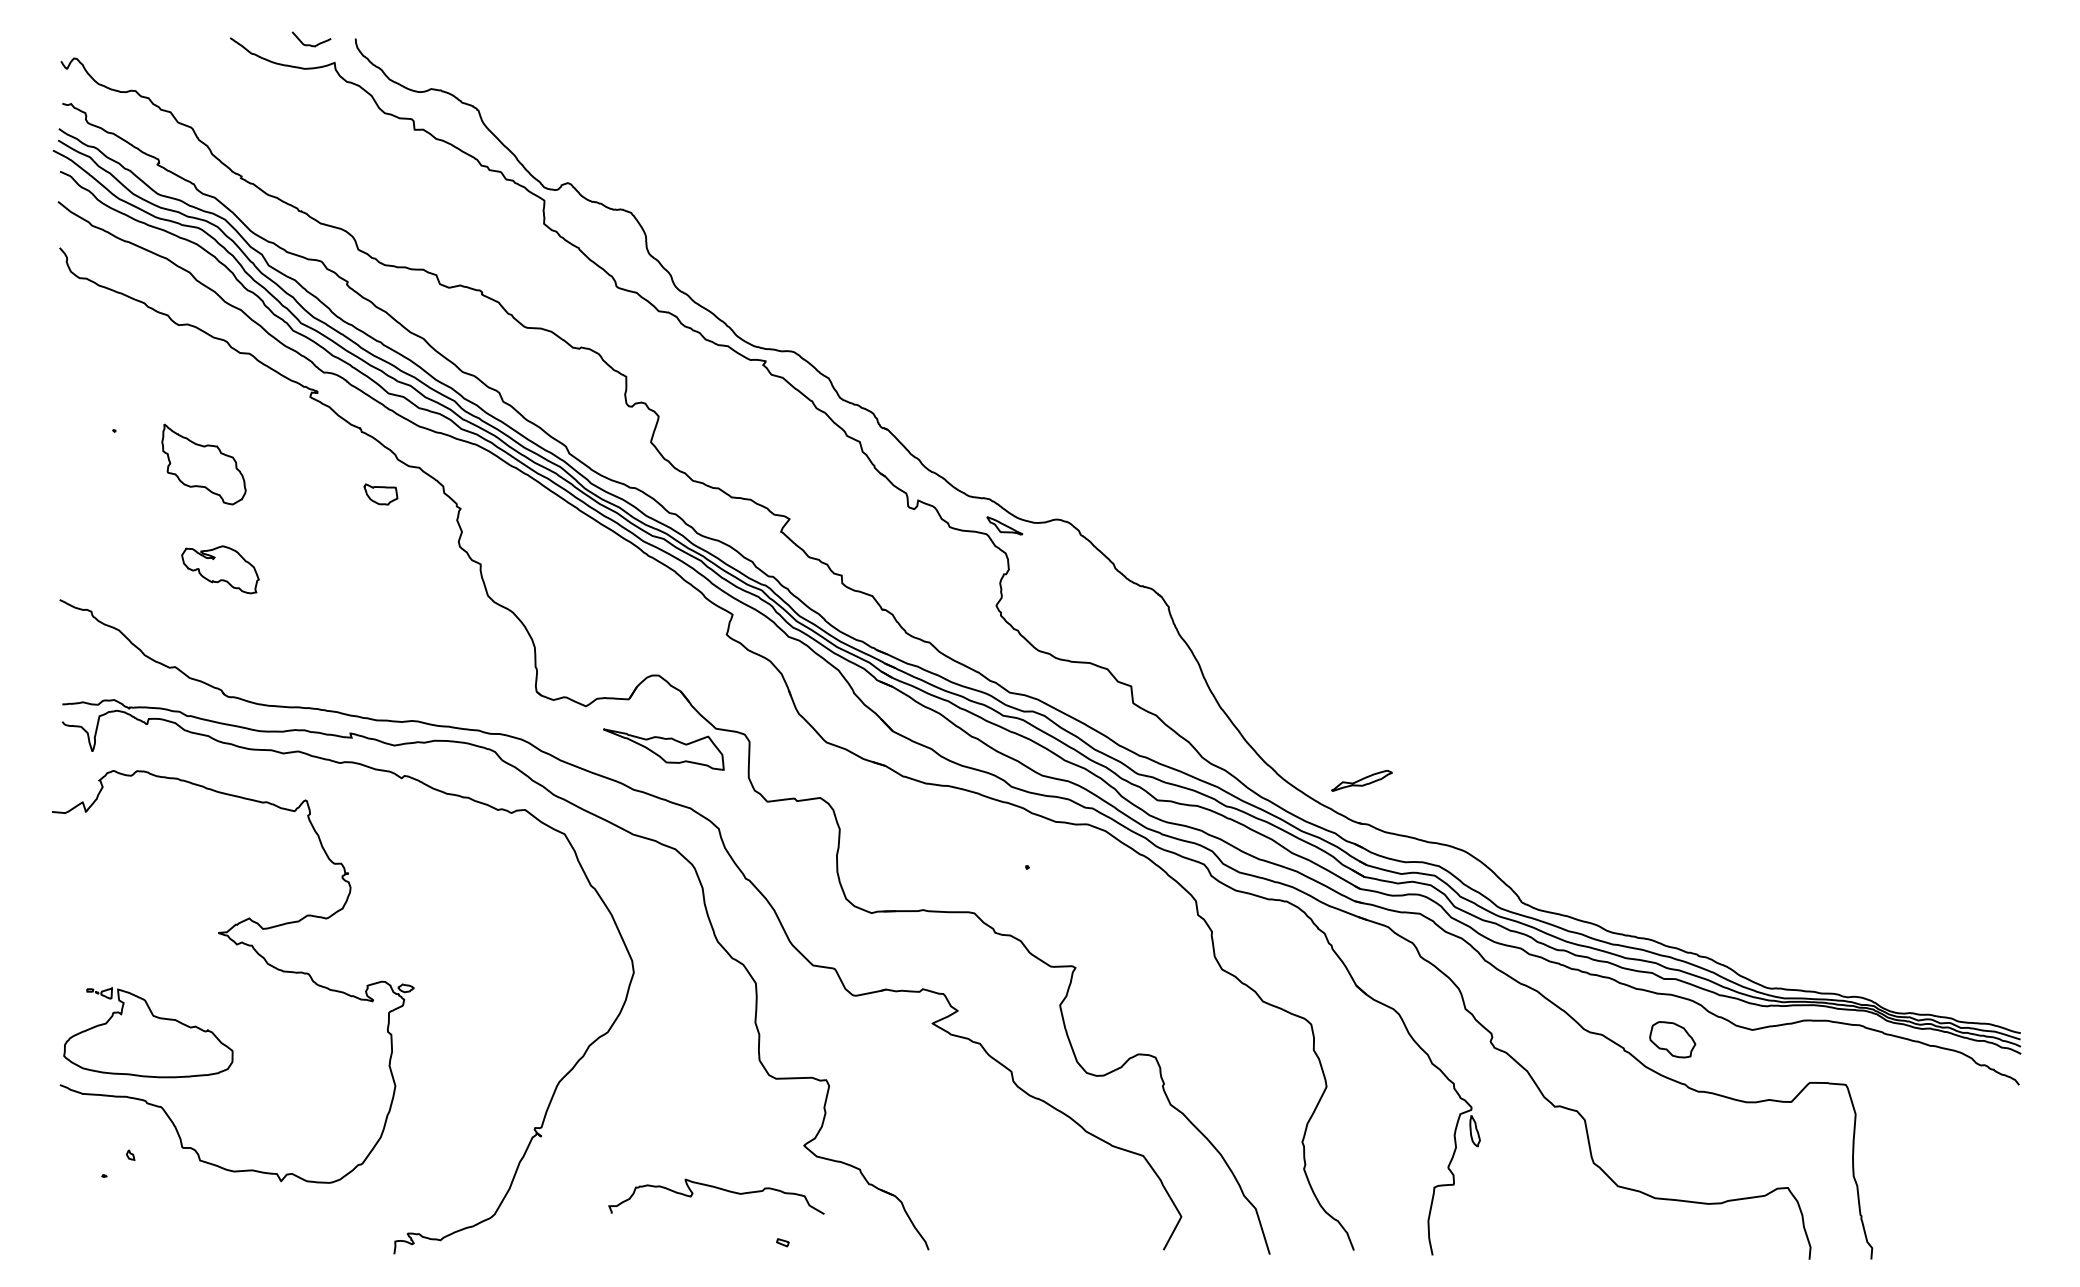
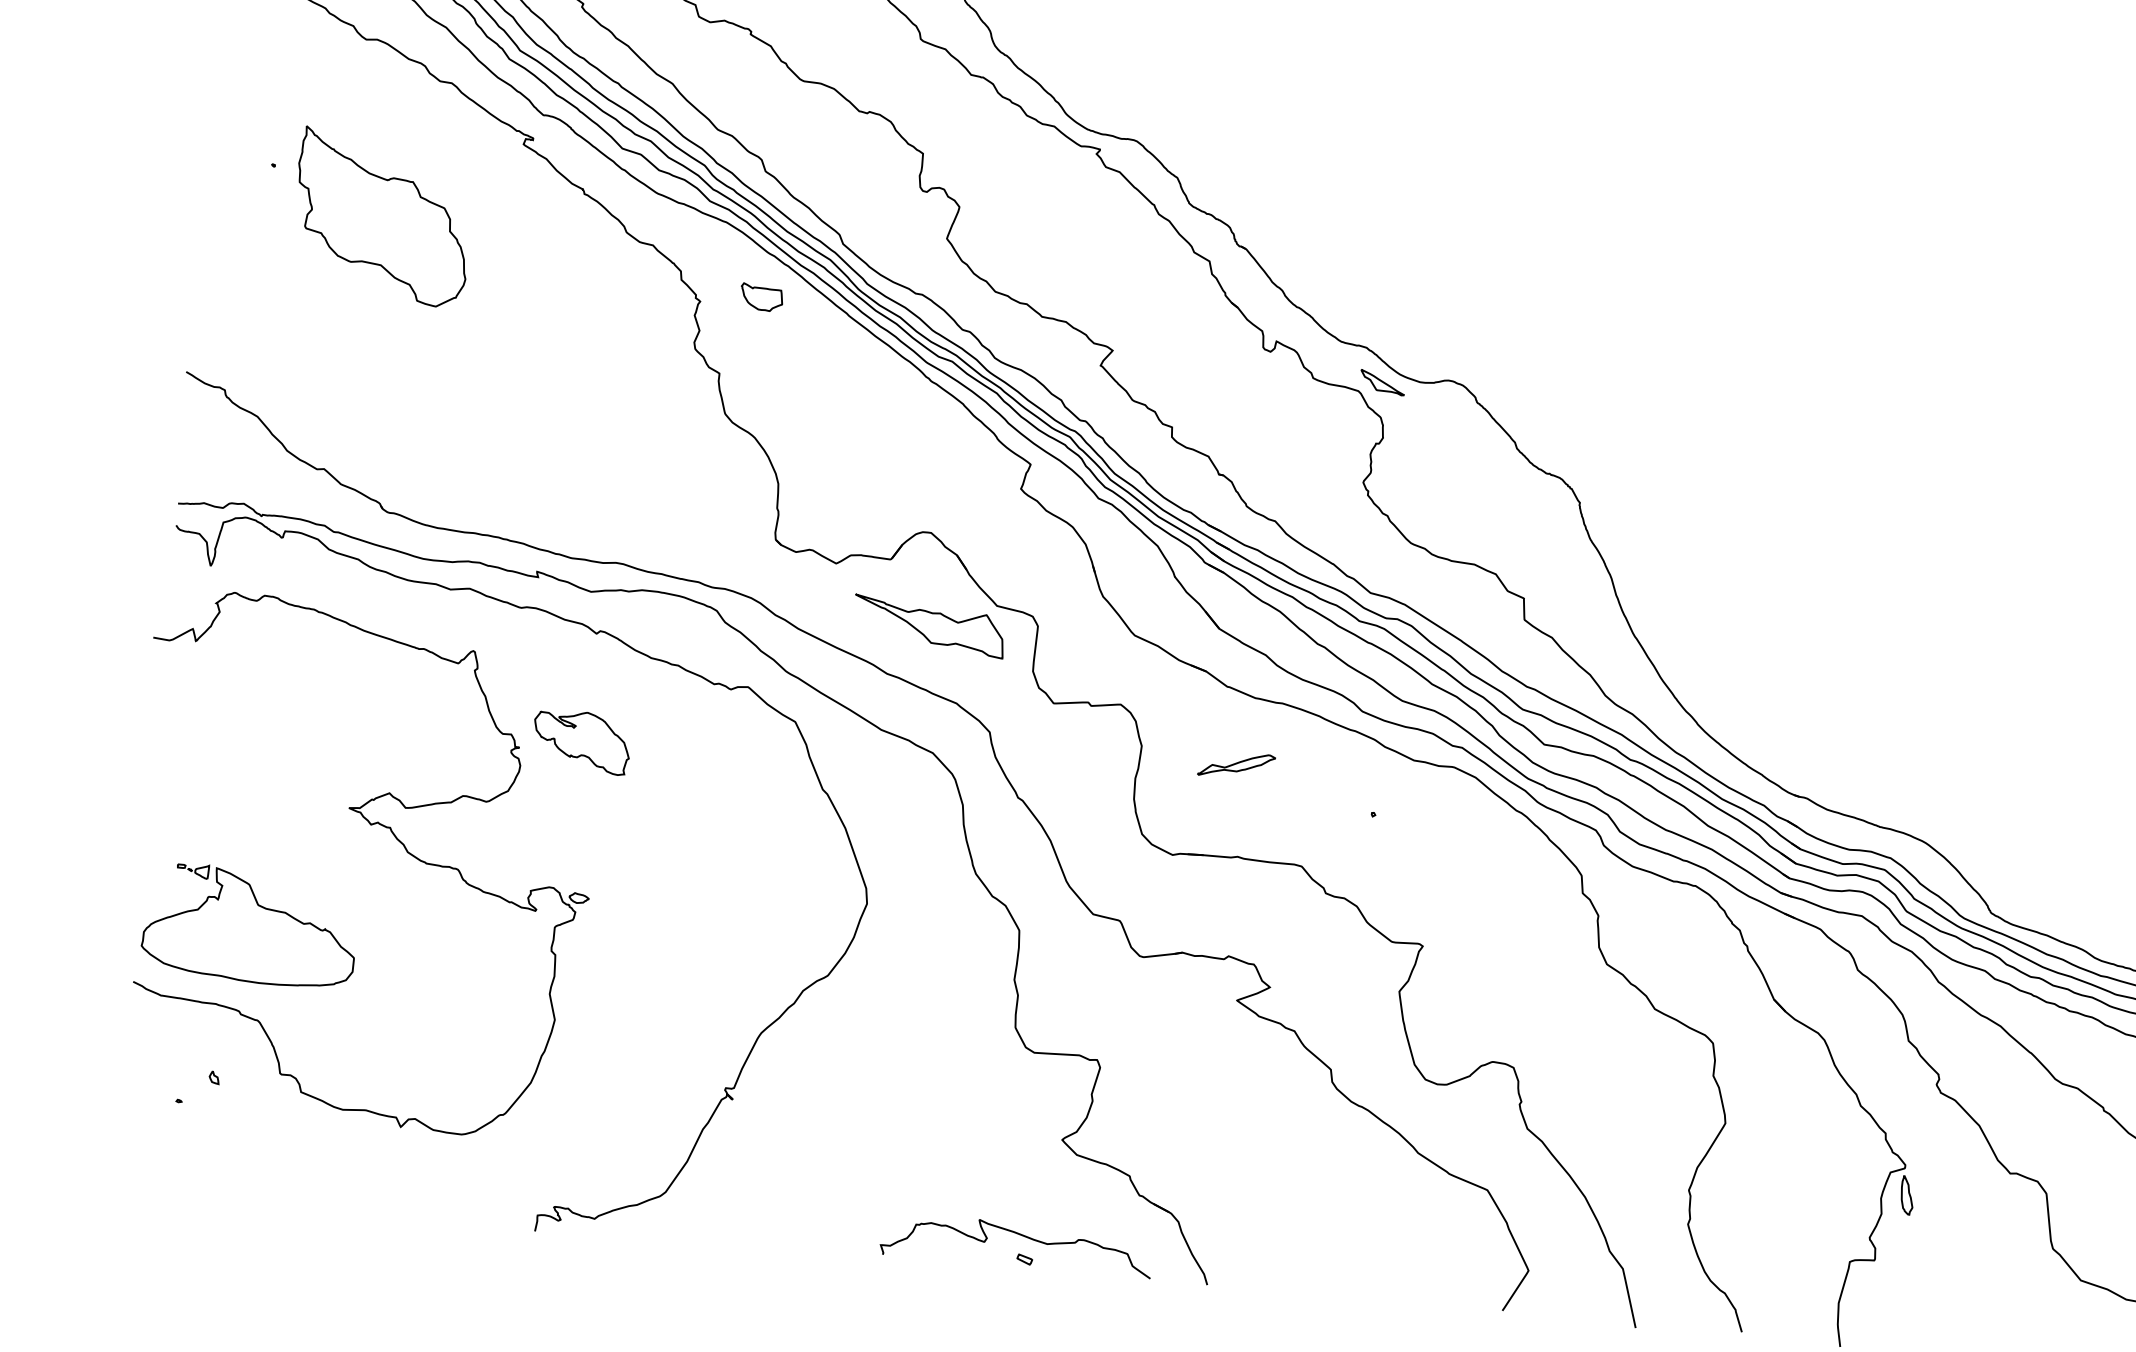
part: (203, 464) -> (381, 217), size x1.67
part: (380, 494) -> (761, 297), moved
part: (220, 569) -> (581, 741), moved
part: (1361, 780) -> (1236, 764), moved
curve: (718, 1189) -> (1019, 1236), moved

